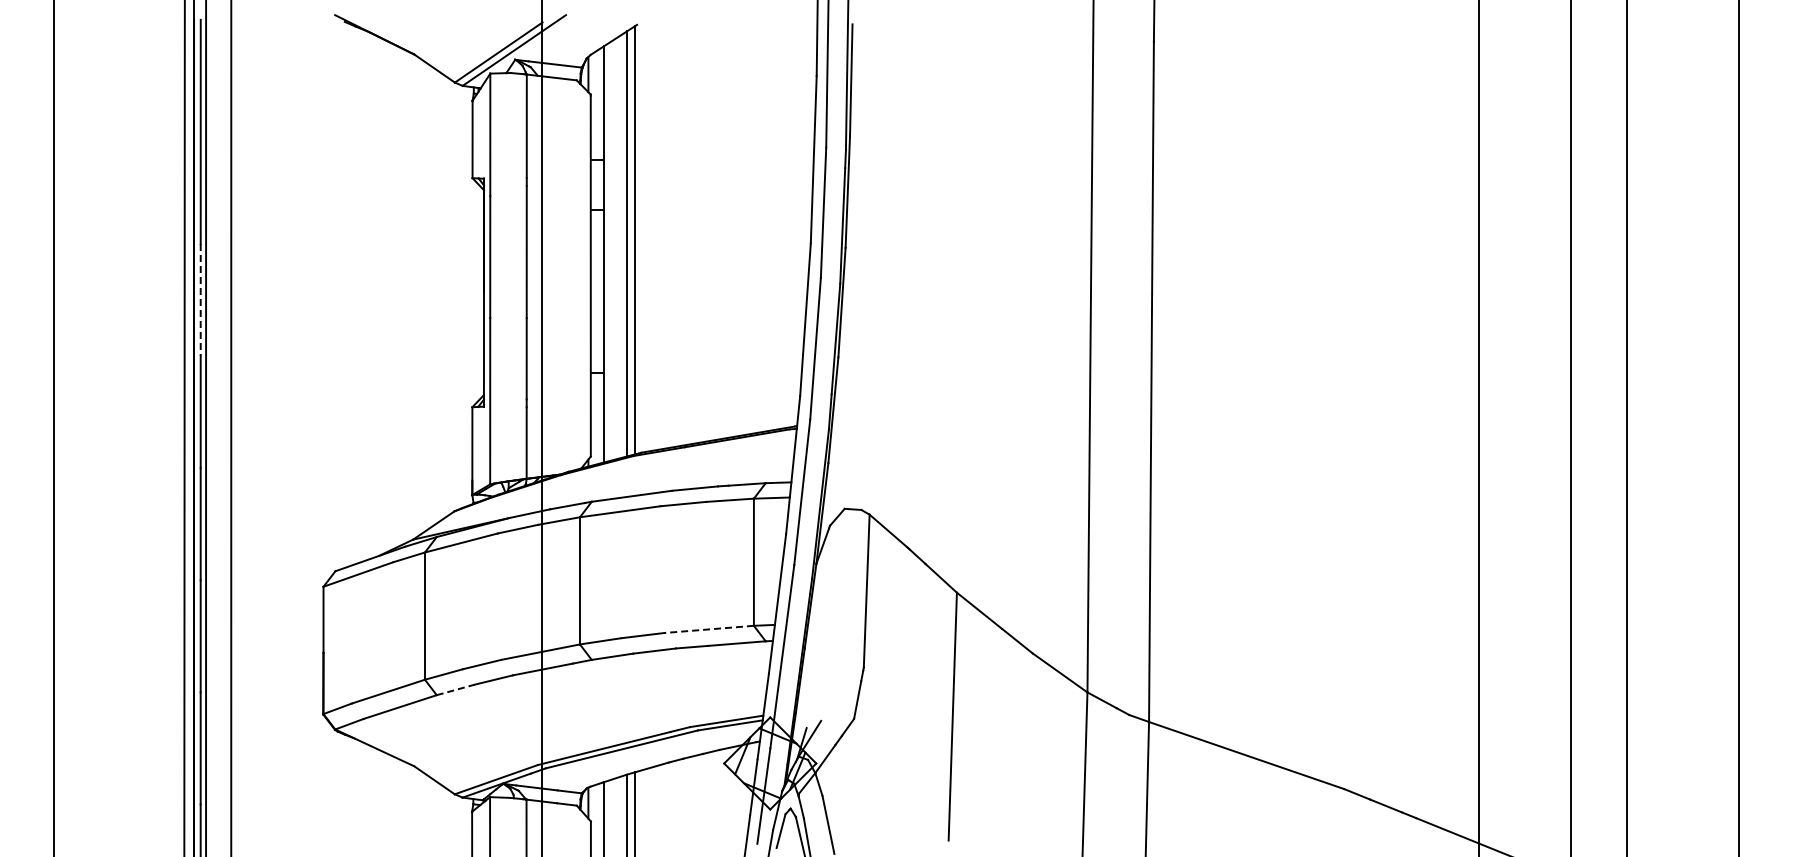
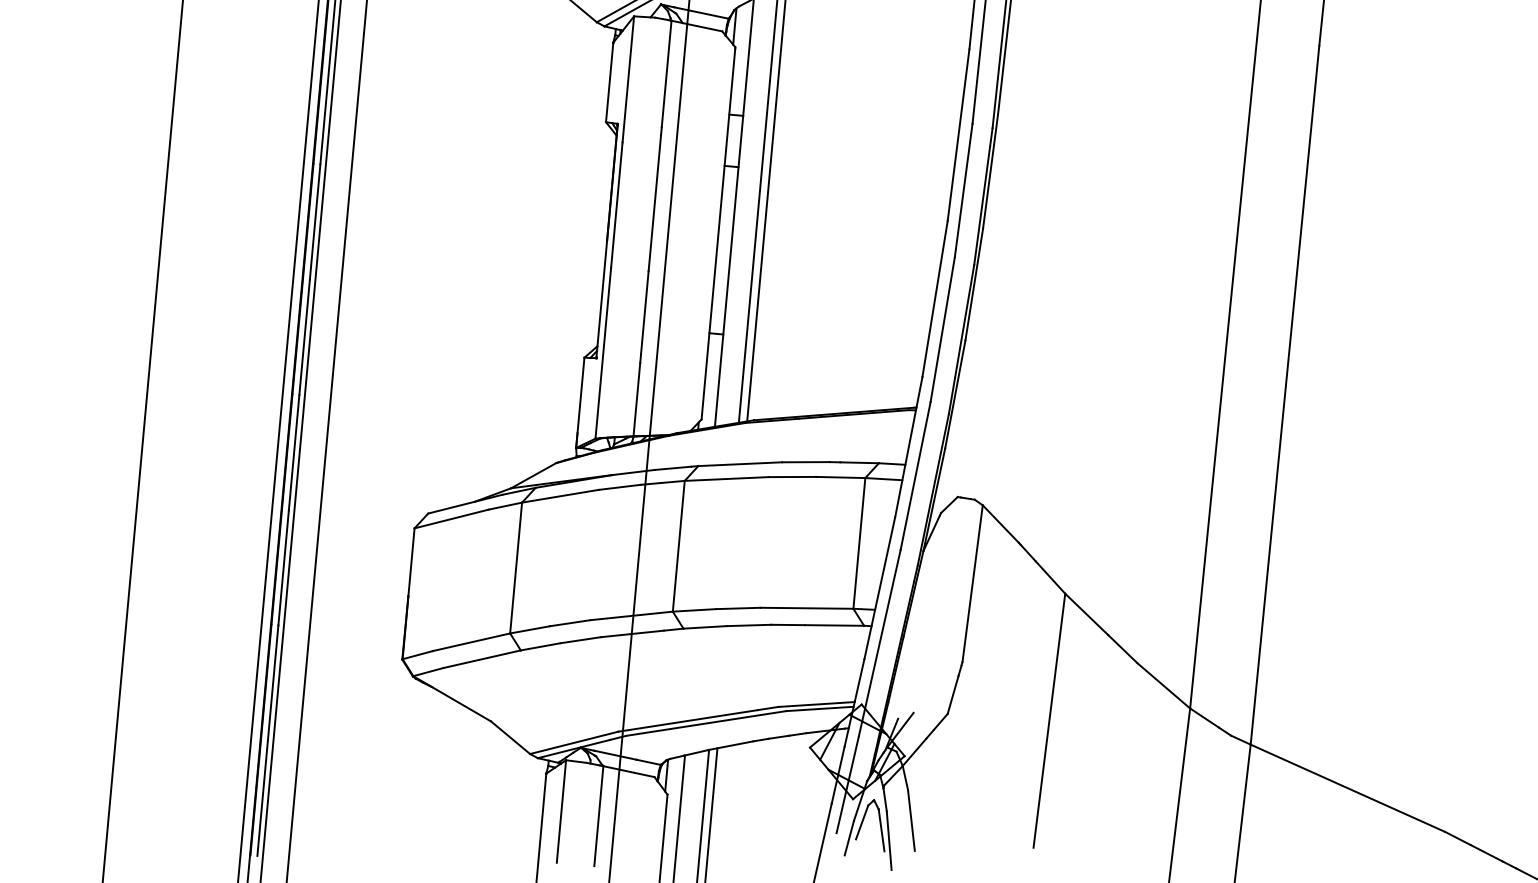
line: (200, 300) -> (314, 222), dashed -> solid
line: (709, 629) -> (807, 608), dashed -> solid
line: (455, 689) -> (540, 646), dashed -> solid

